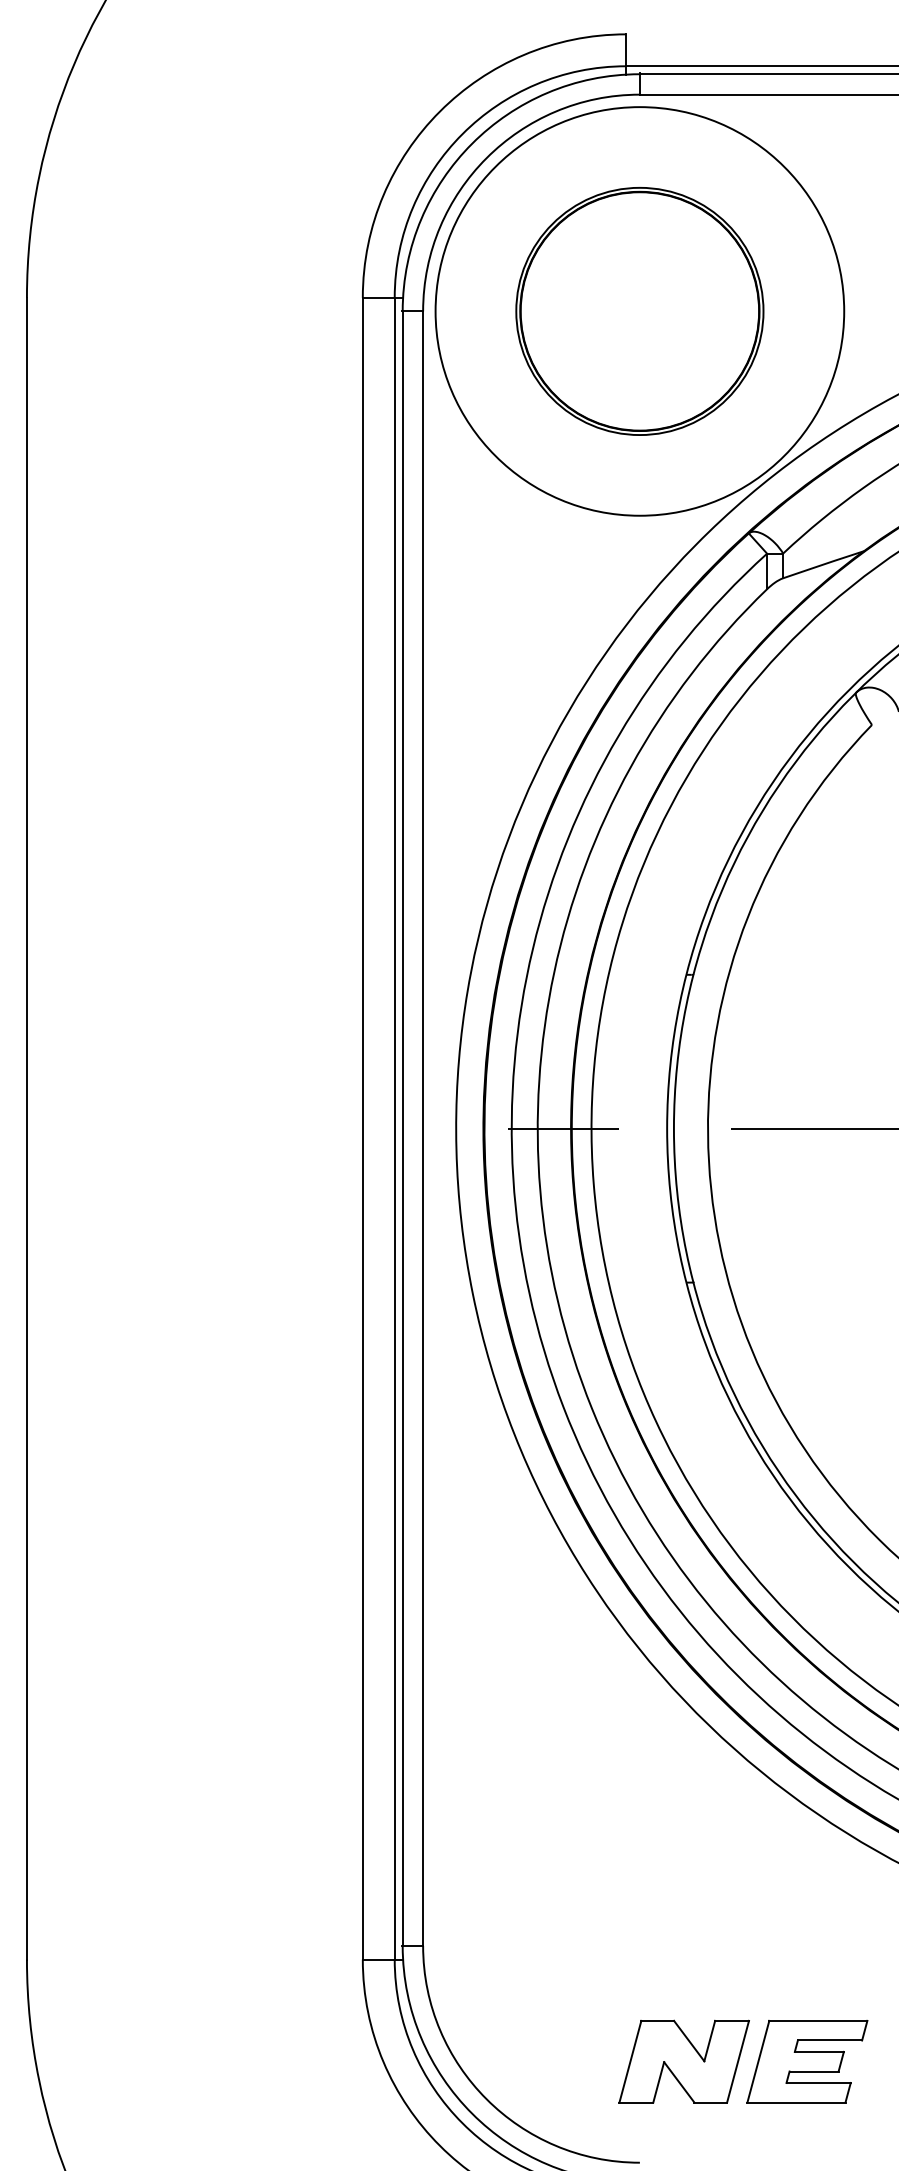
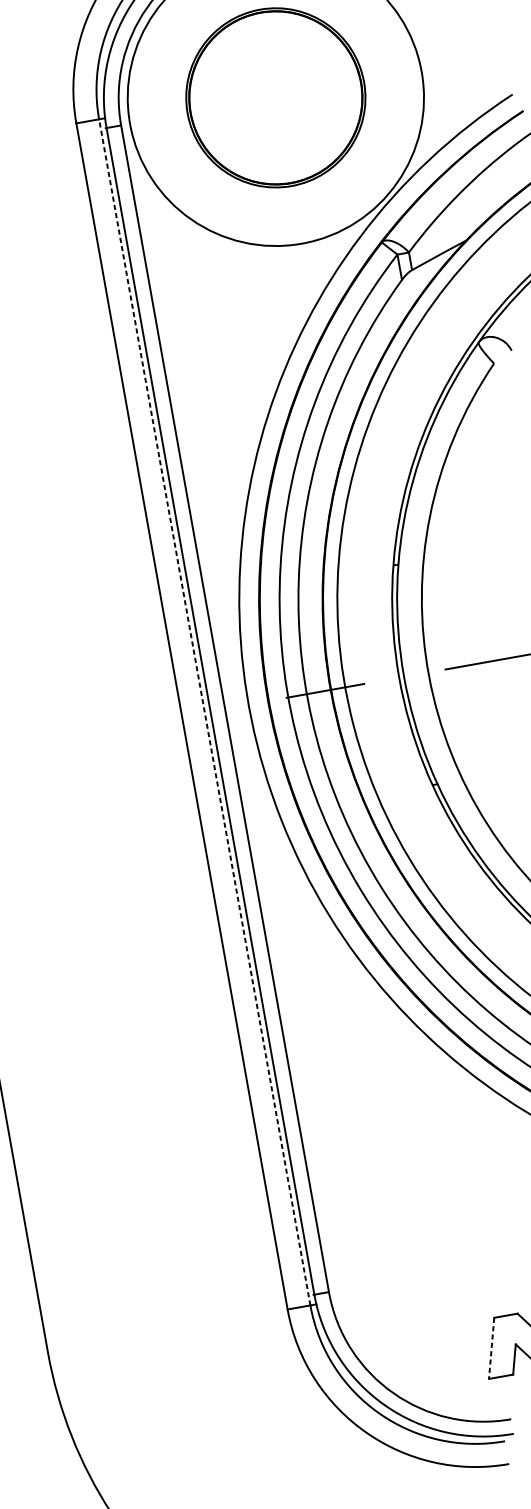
line: (394, 1128) -> (204, 712), solid -> dashed
line: (630, 2062) -> (491, 1348), solid -> dashed

